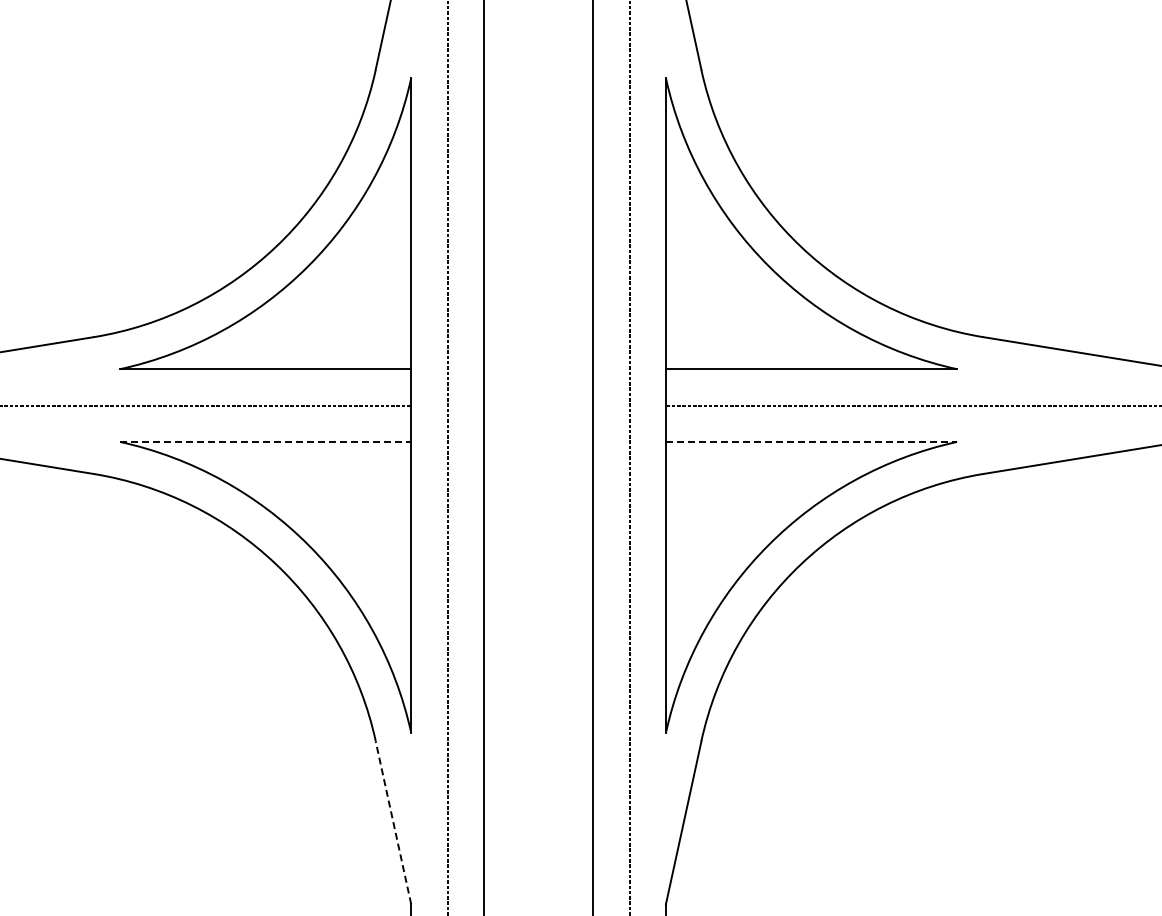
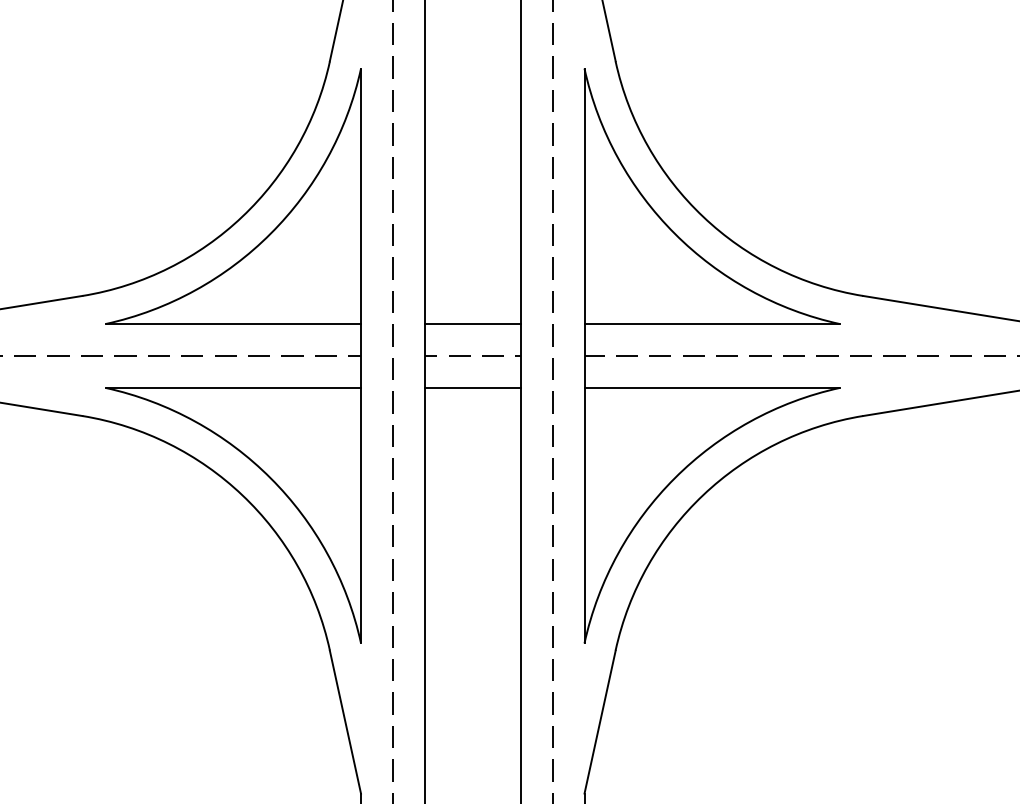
line: (538, 369) -> (472, 324), added
line: (538, 405) -> (472, 355), added
line: (265, 441) -> (233, 387), dashed -> solid
line: (538, 441) -> (472, 387), added
line: (811, 441) -> (712, 387), dashed -> solid
line: (393, 822) -> (345, 721), dashed -> solid

